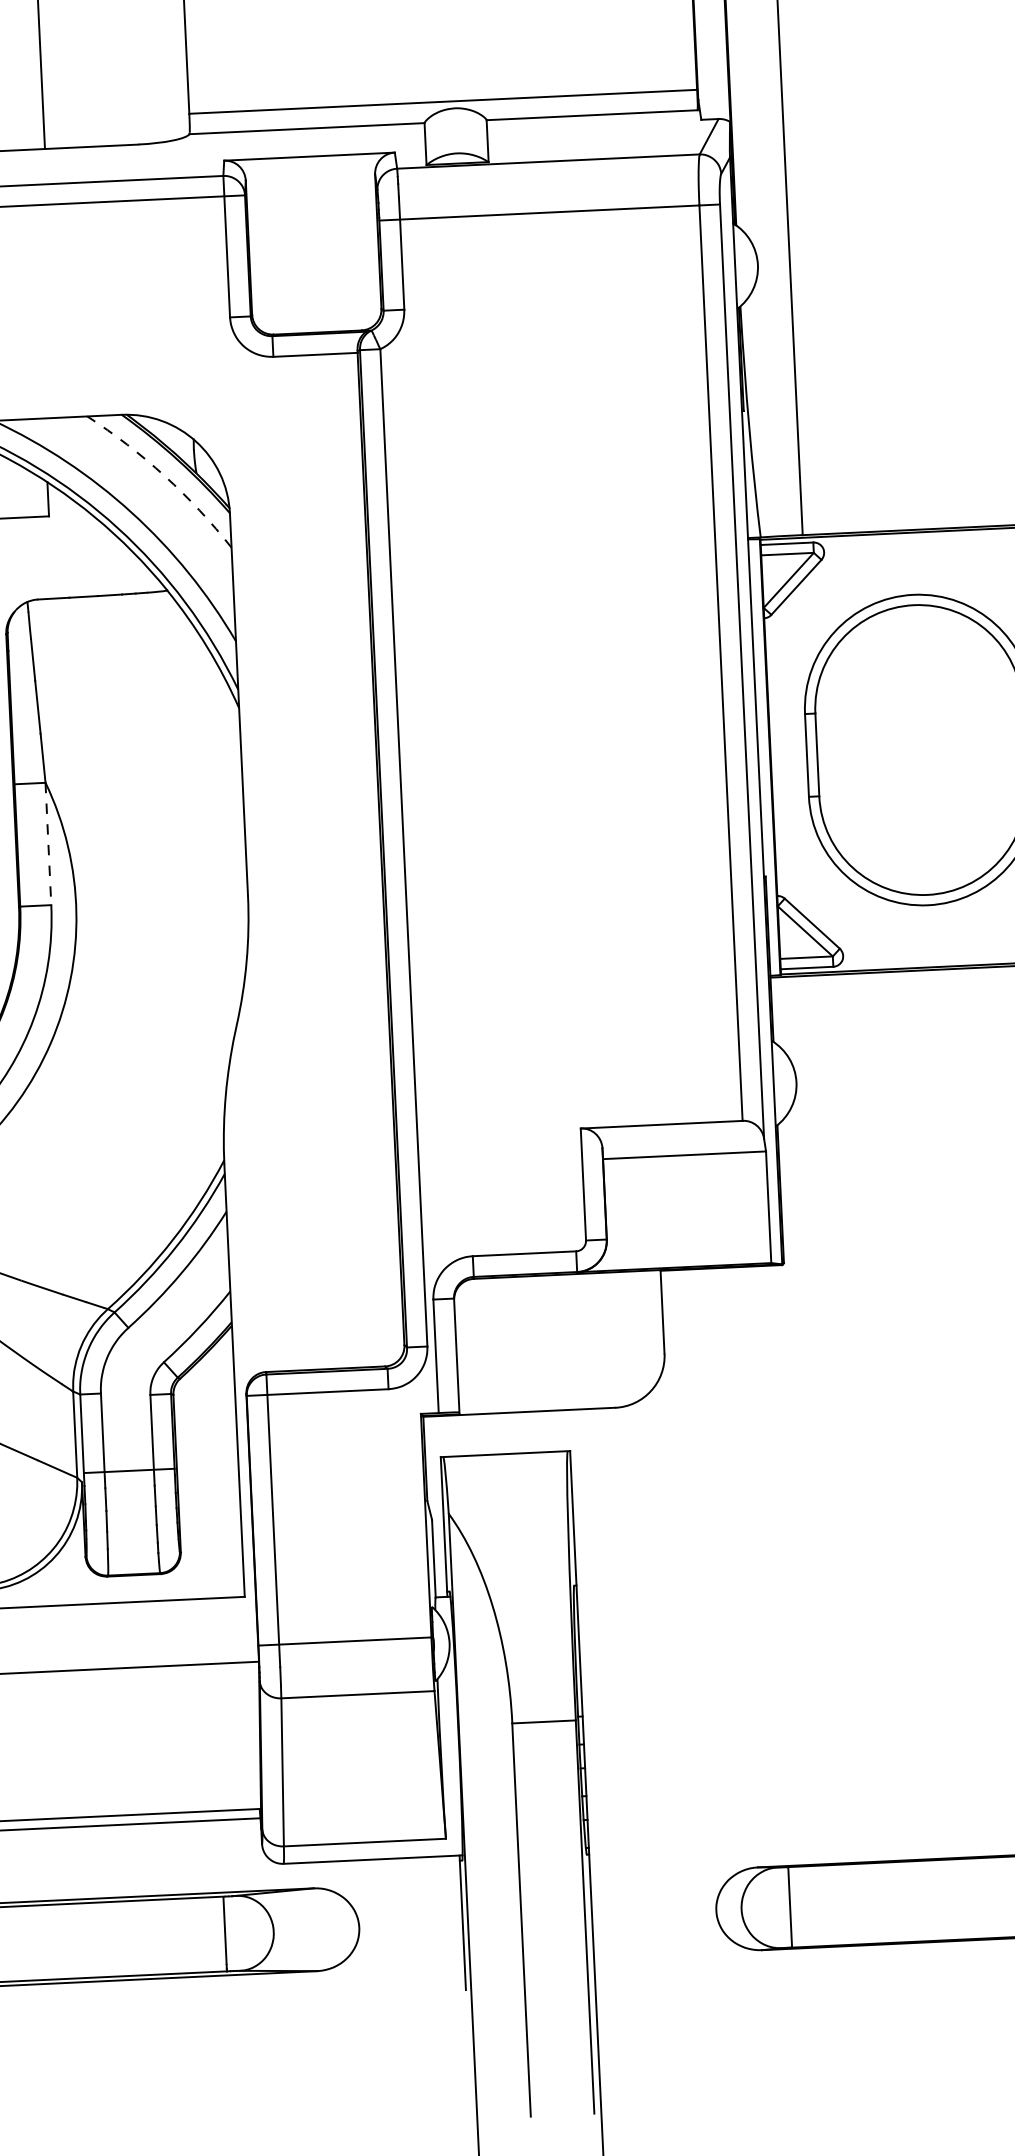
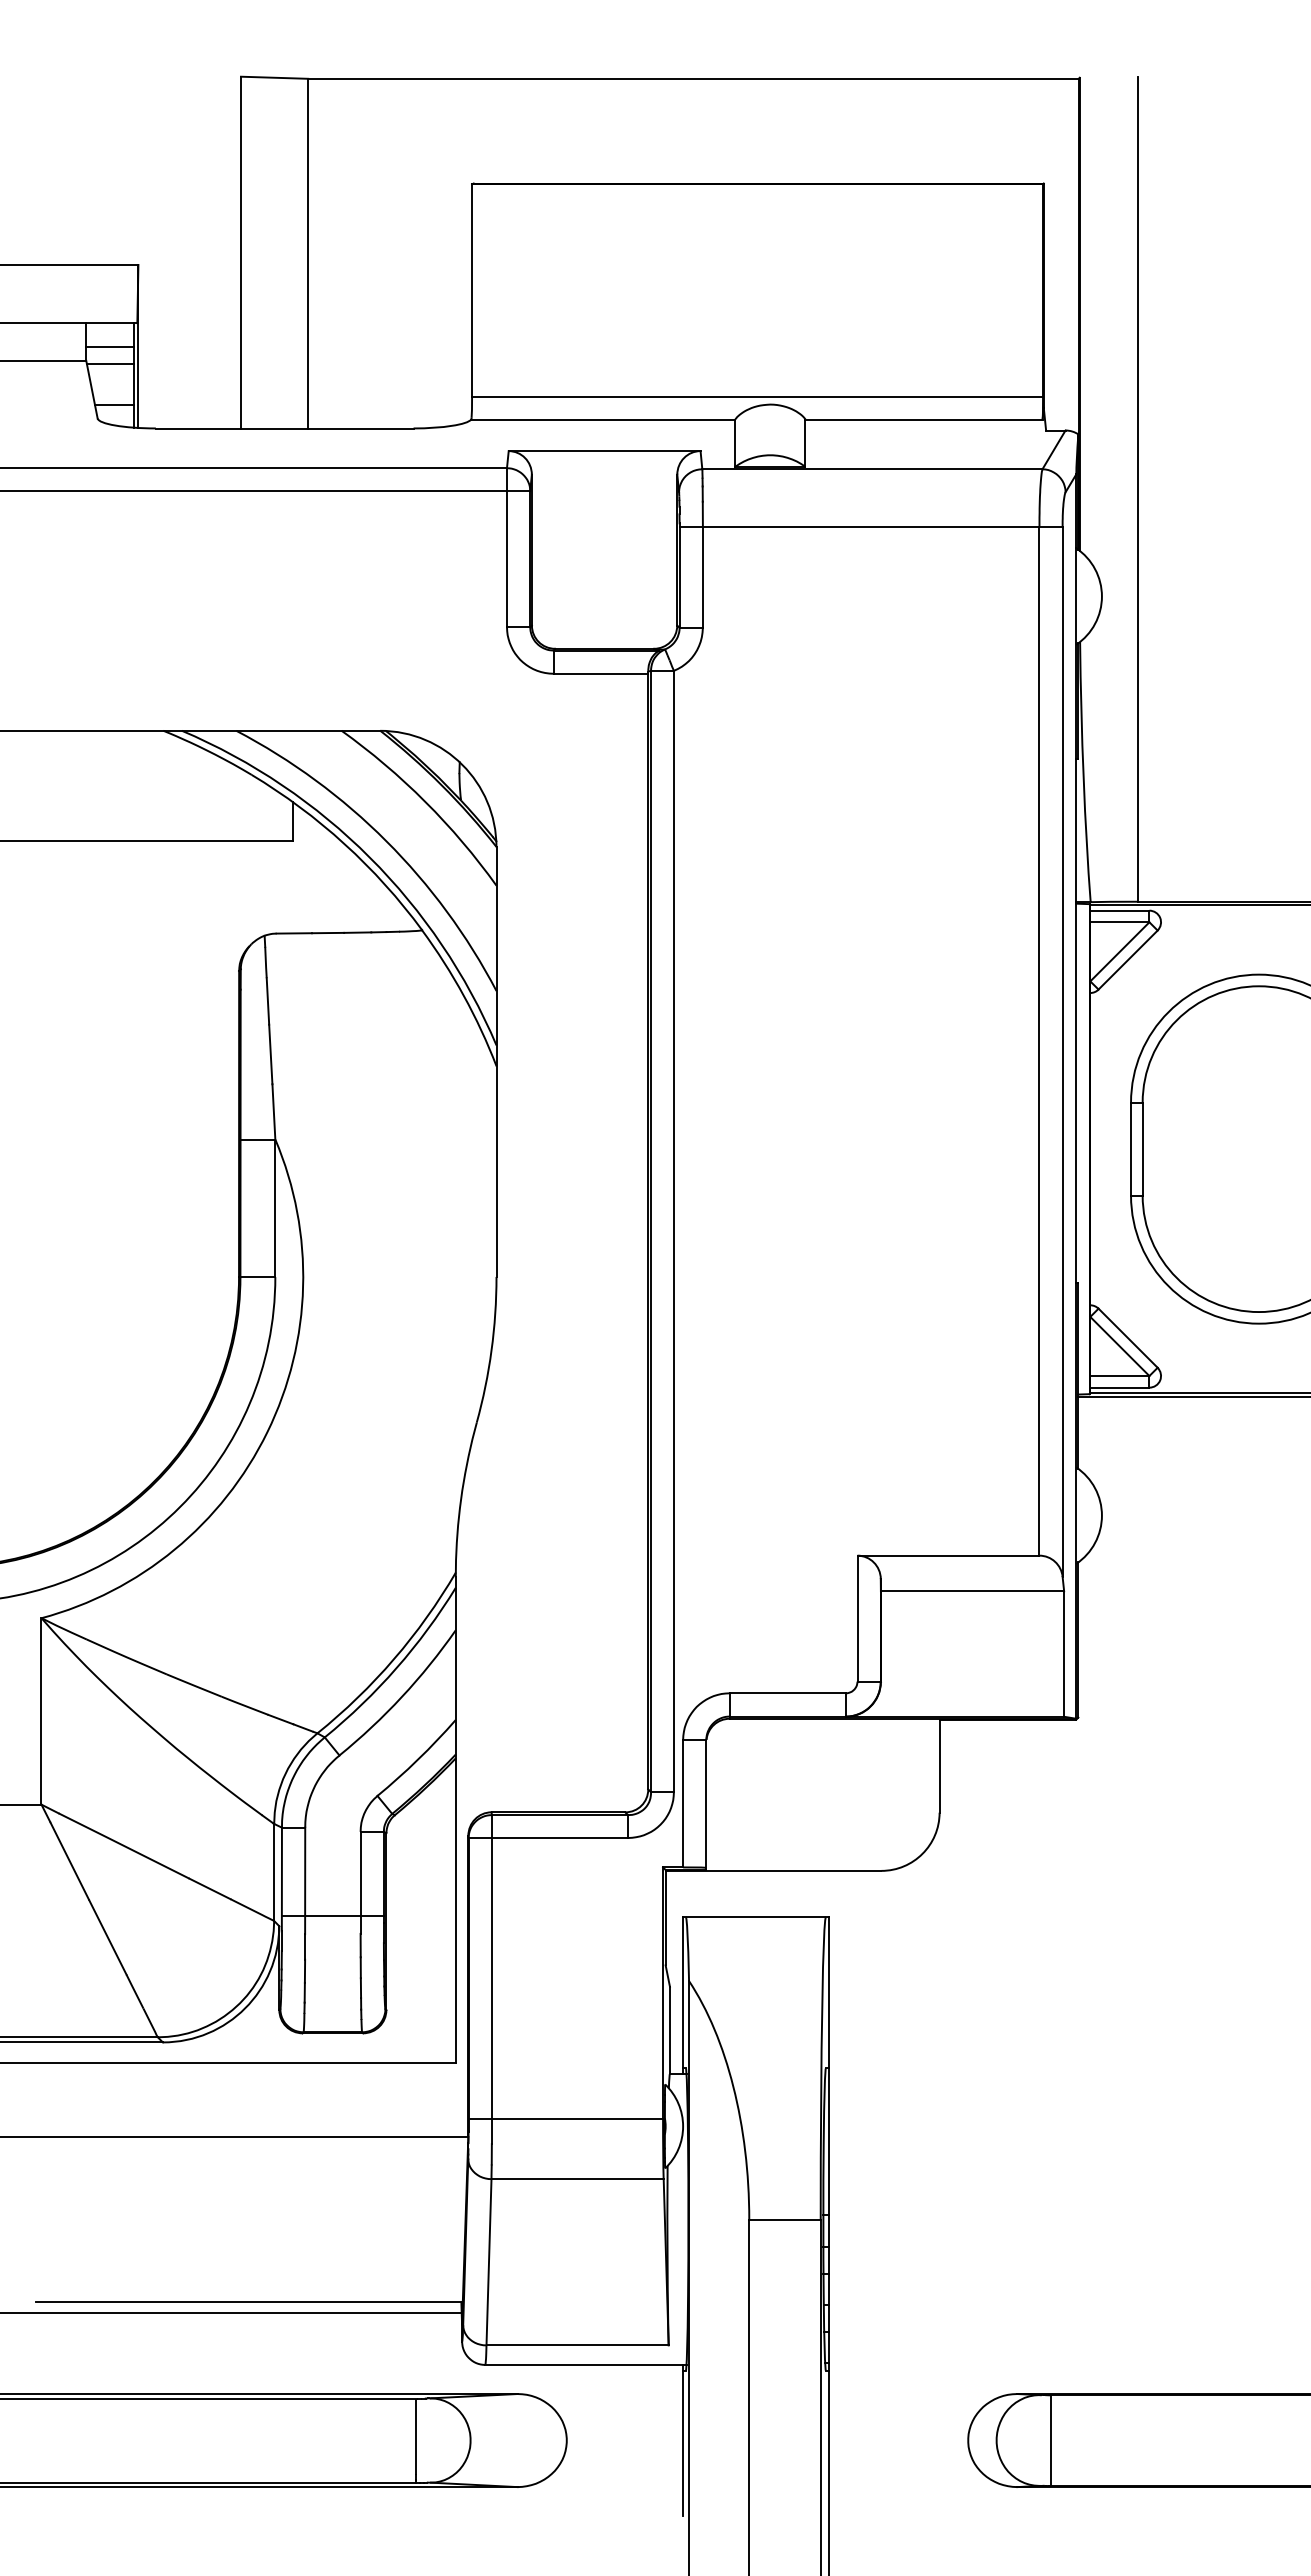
arc: (164, 475) -> (425, 801), dashed -> solid
line: (48, 844) -> (275, 1208), dashed -> solid

